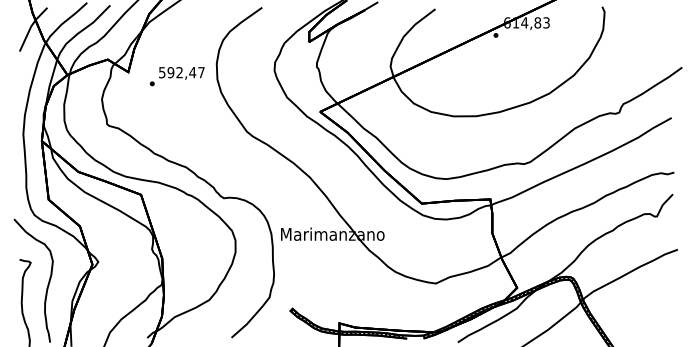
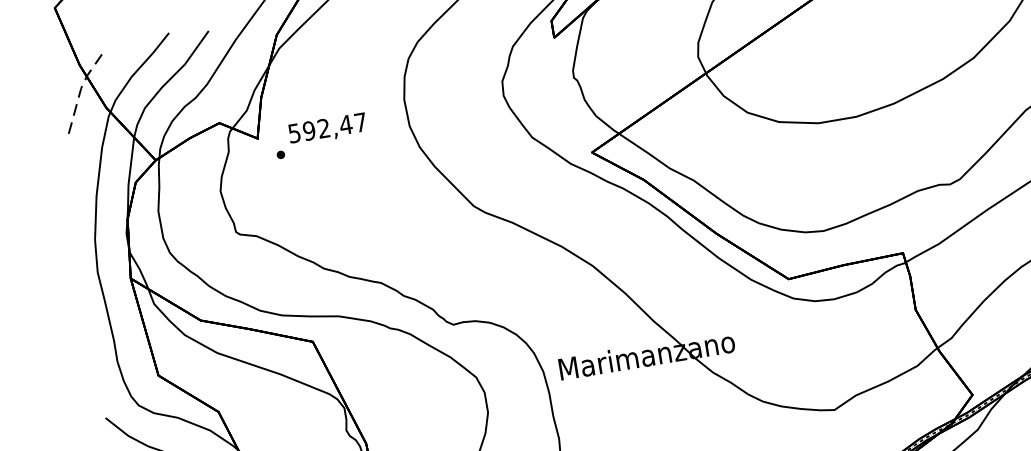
line: (31, 26) -> (81, 88), solid -> dashed
text: (177, 76) -> (321, 135), moved

